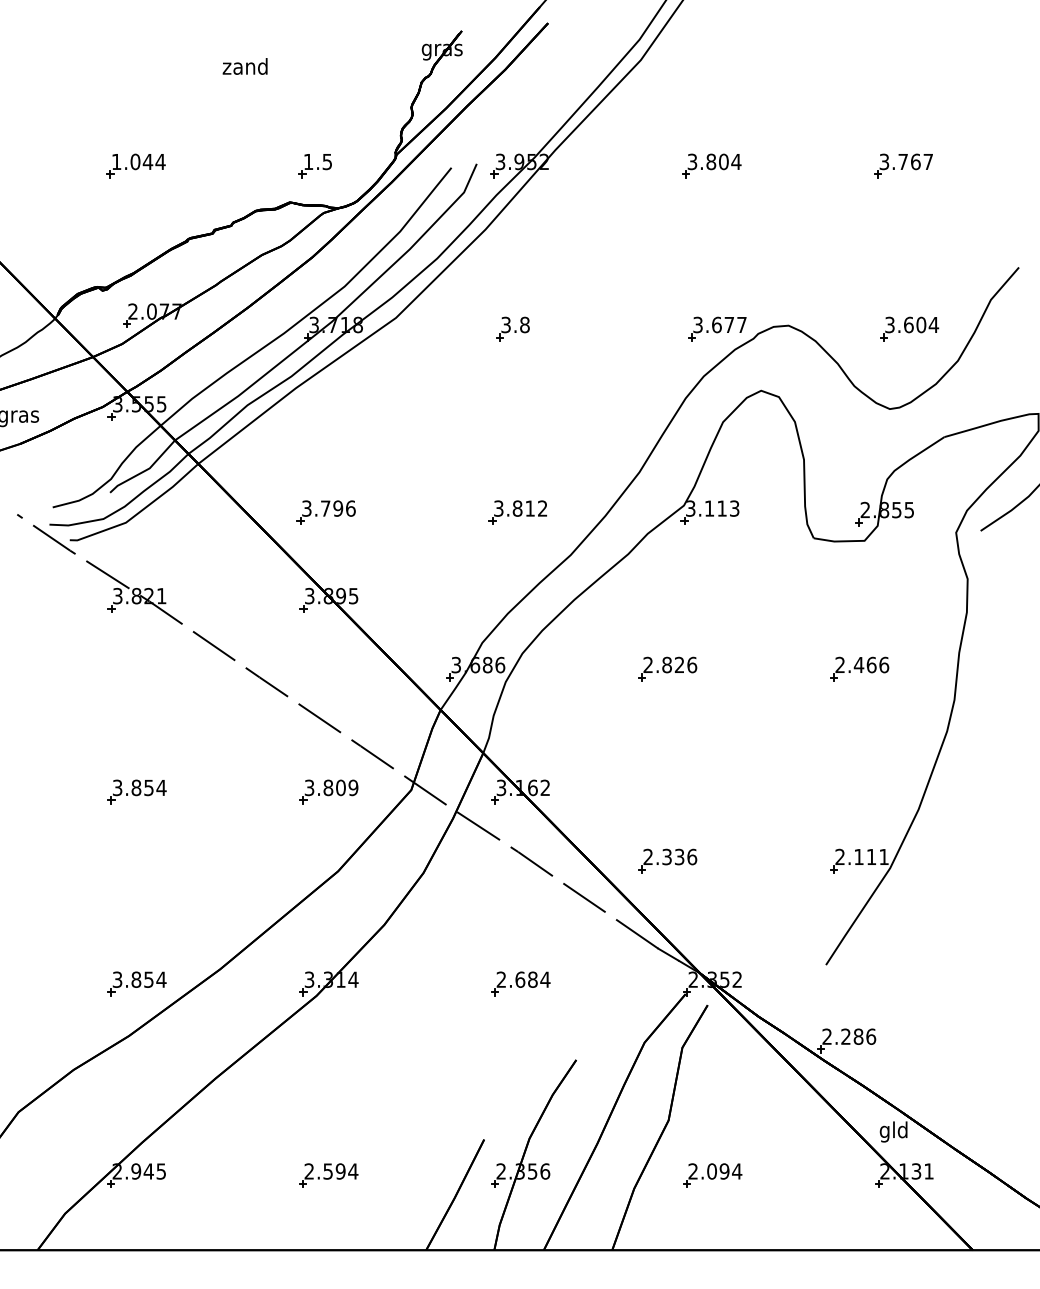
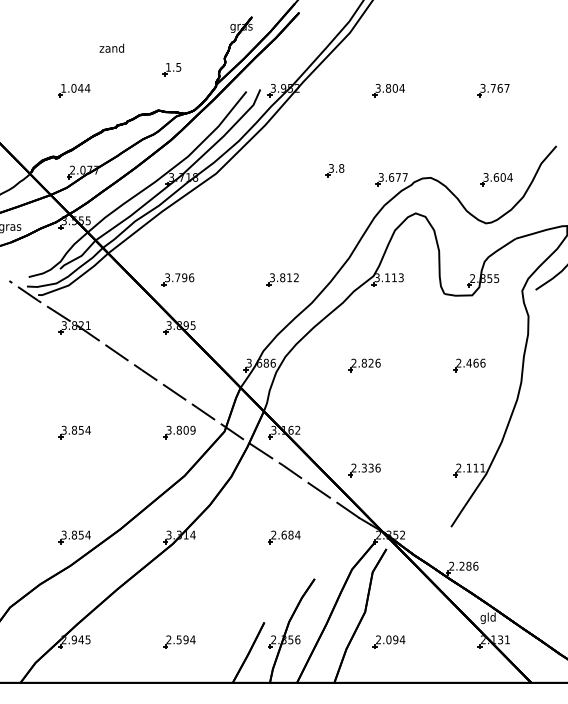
text: (244, 65) -> (111, 47), moved
part: (314, 165) -> (171, 69), moved
part: (511, 328) -> (334, 170), moved

